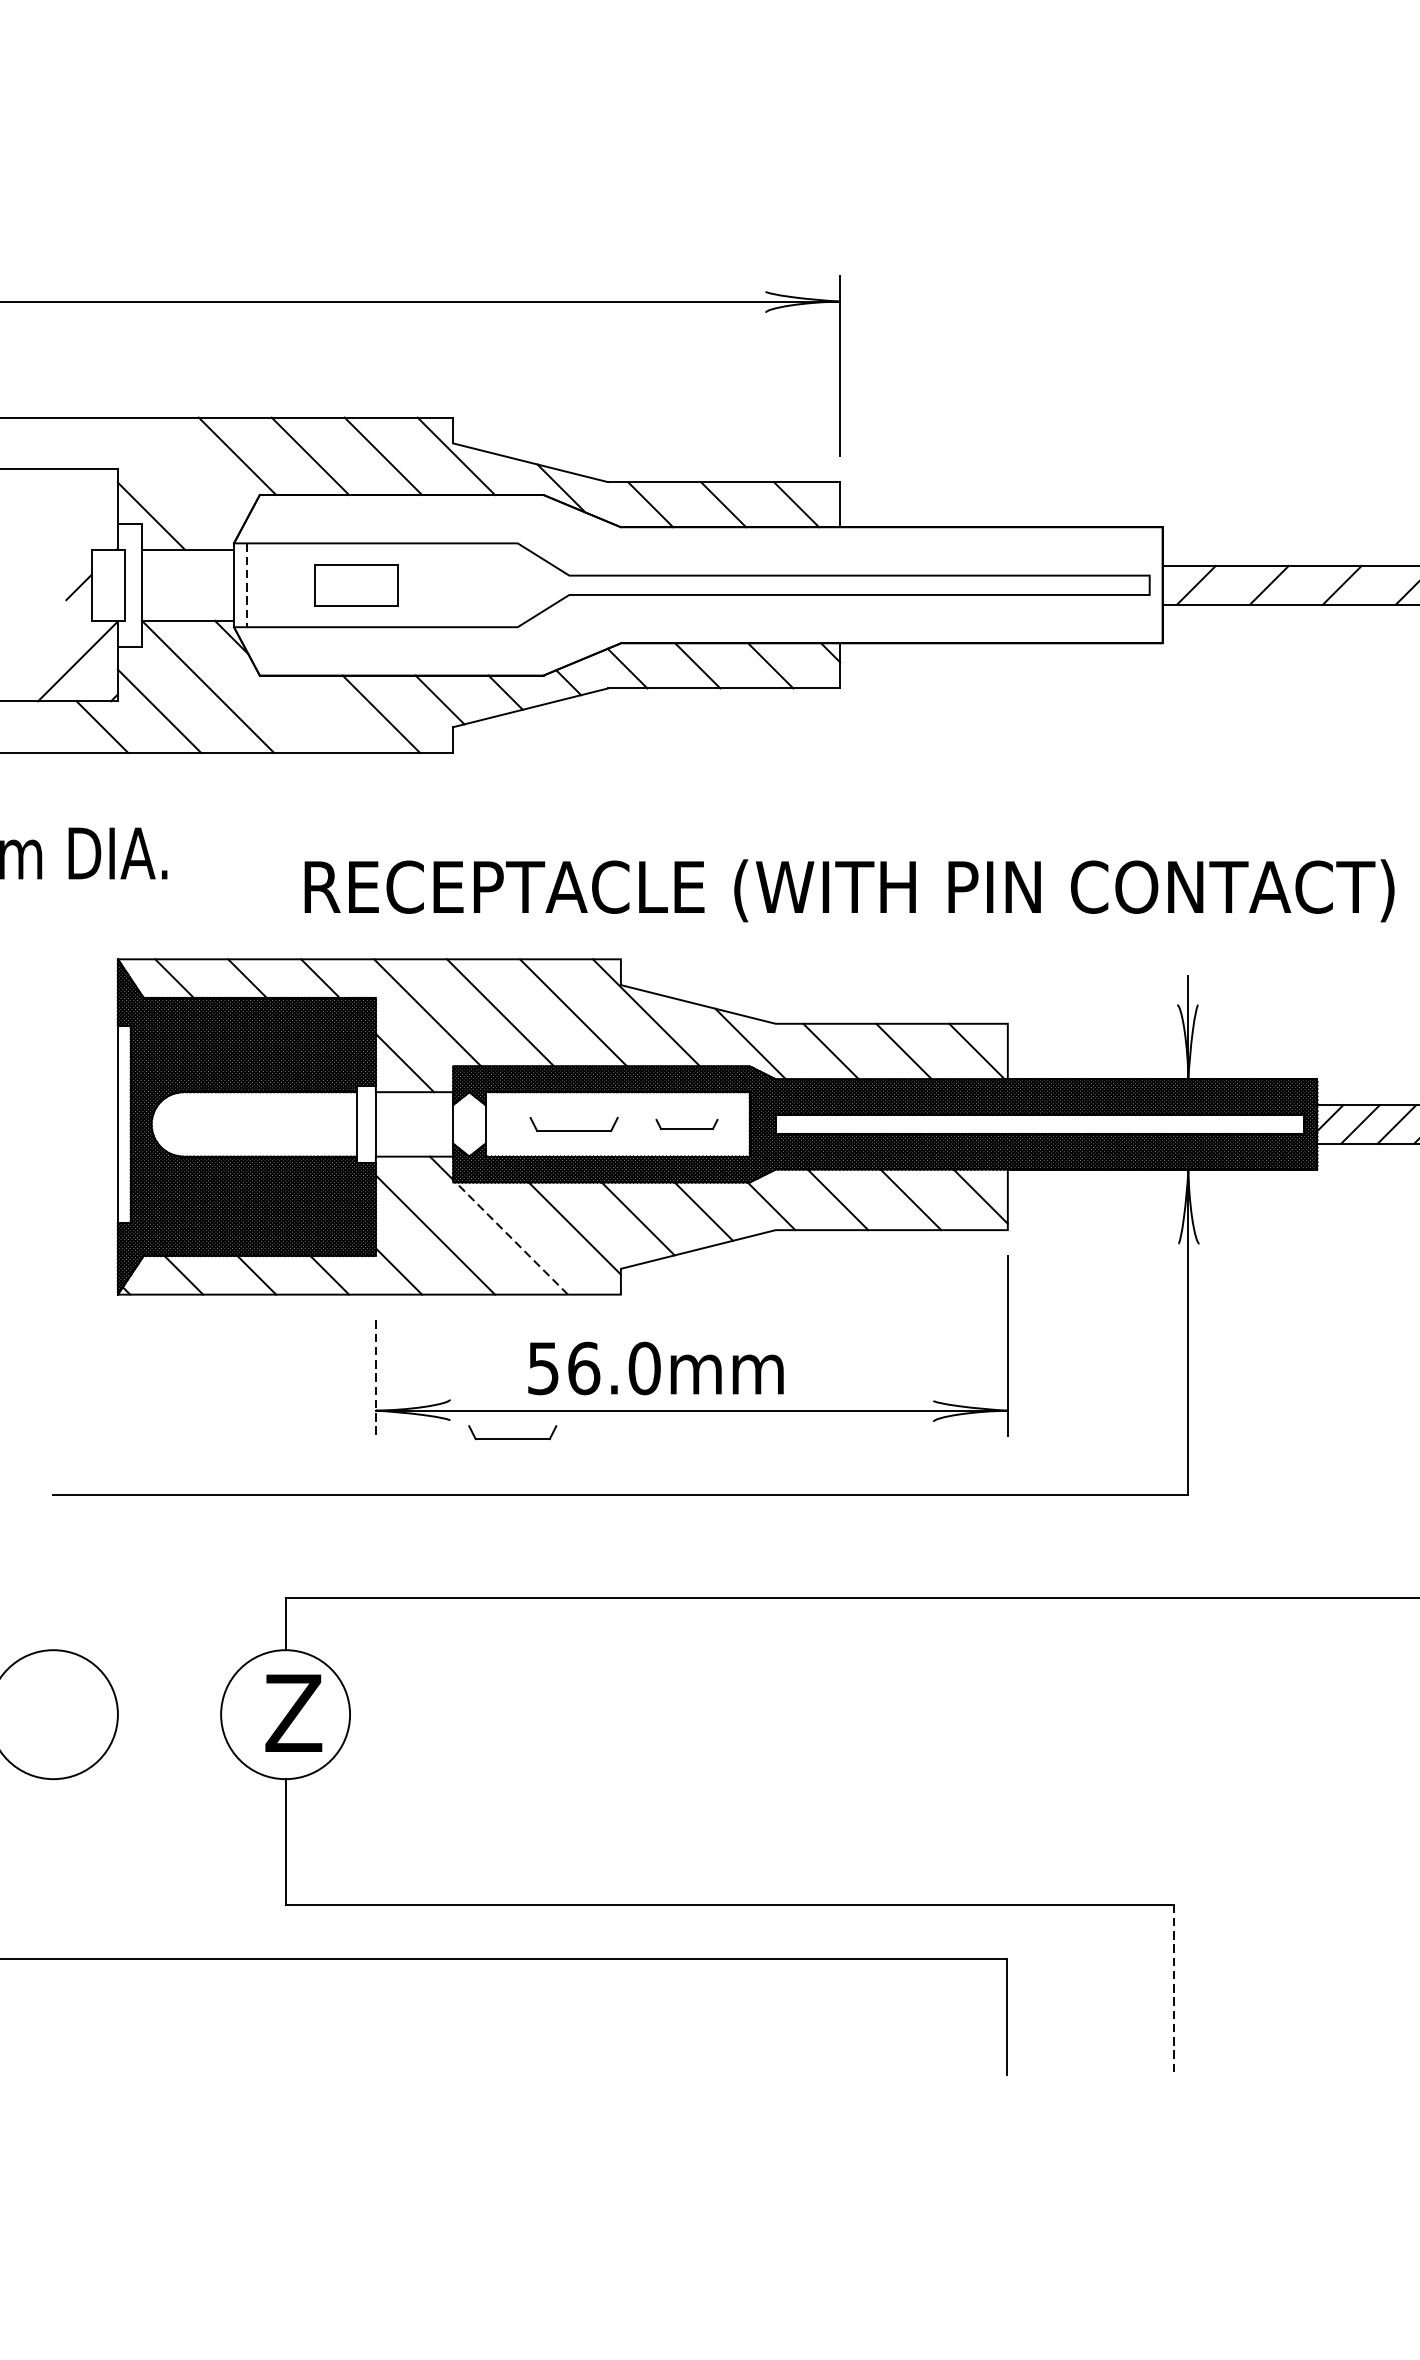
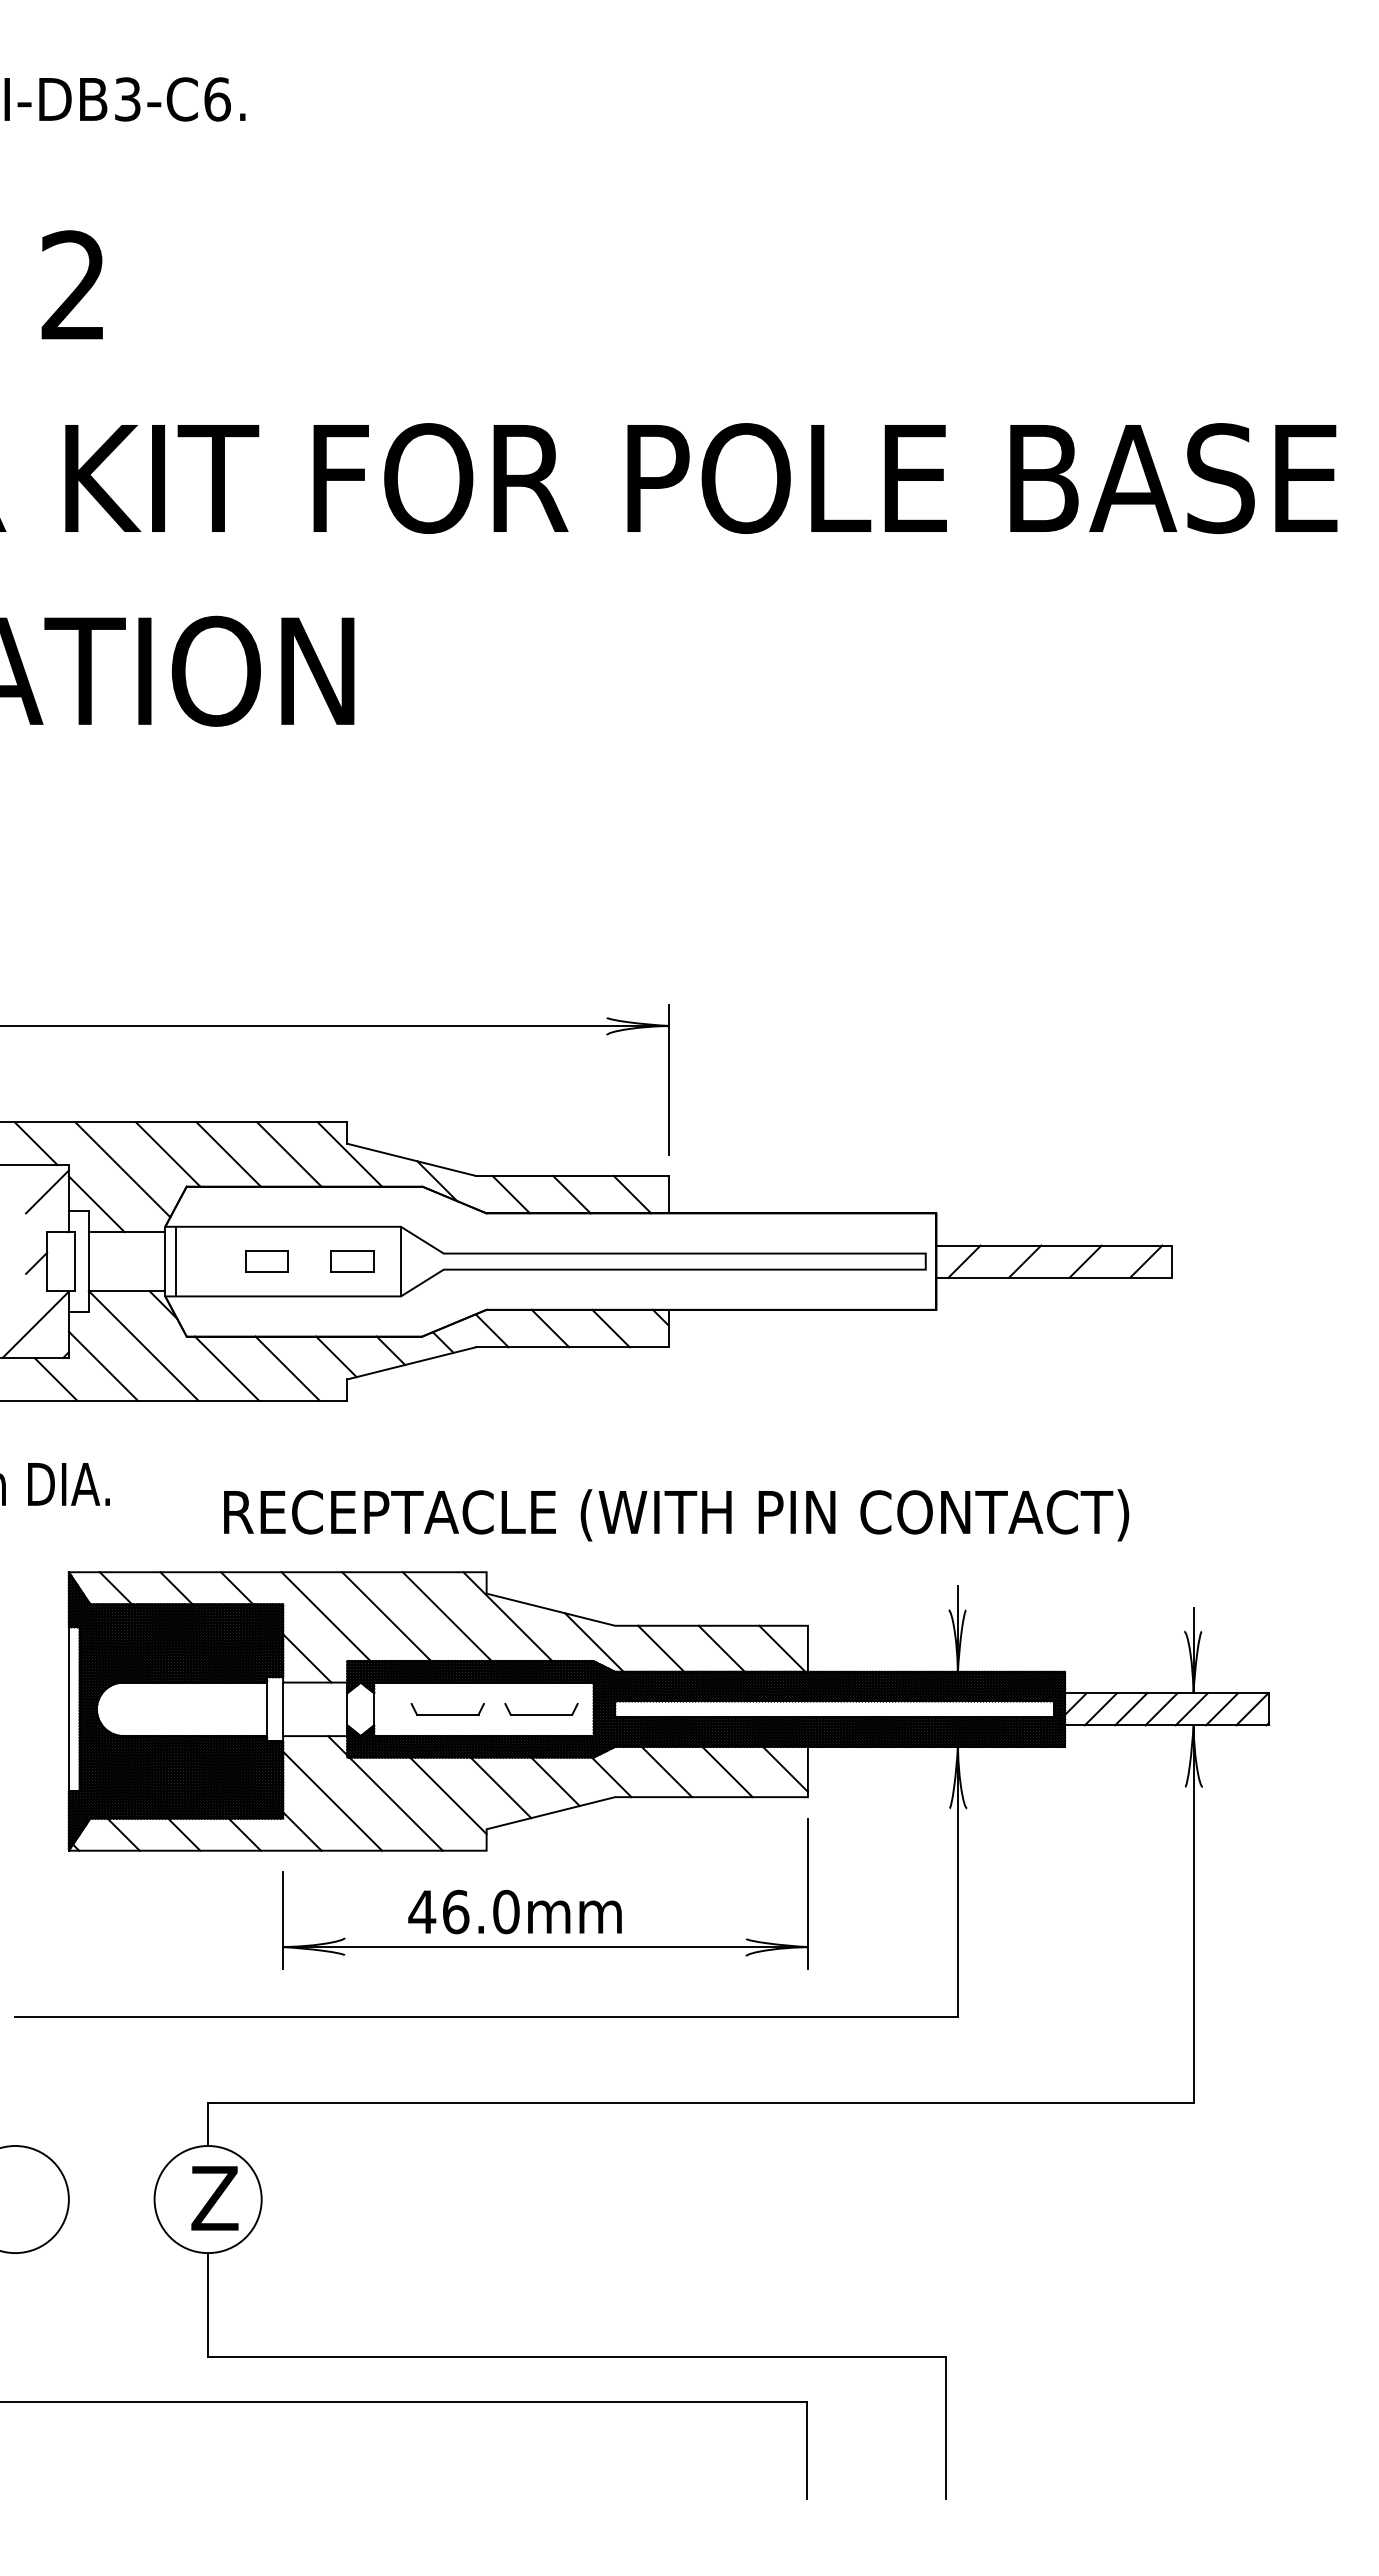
line: (77, 443) -> (35, 1143), added
line: (182, 474) -> (122, 1169), added
line: (92, 500) -> (47, 1191), added
line: (247, 585) -> (176, 1261), dashed -> solid
part: (355, 585) -> (266, 1261), size x0.62
part: (459, 585) -> (352, 1261), added
line: (517, 585) -> (400, 1261), added
line: (307, 714) -> (226, 1368), added
part: (686, 1124) -> (541, 1709), size x1.43
line: (512, 1238) -> (396, 1804), dashed -> solid
text: (543, 1369) -> (422, 1912), 56.0mm -> 46.0mm
line: (376, 1378) -> (283, 1920), dashed -> solid
part: (512, 1432) -> (396, 1965), removed
line: (1174, 1990) -> (946, 2428), dashed -> solid

